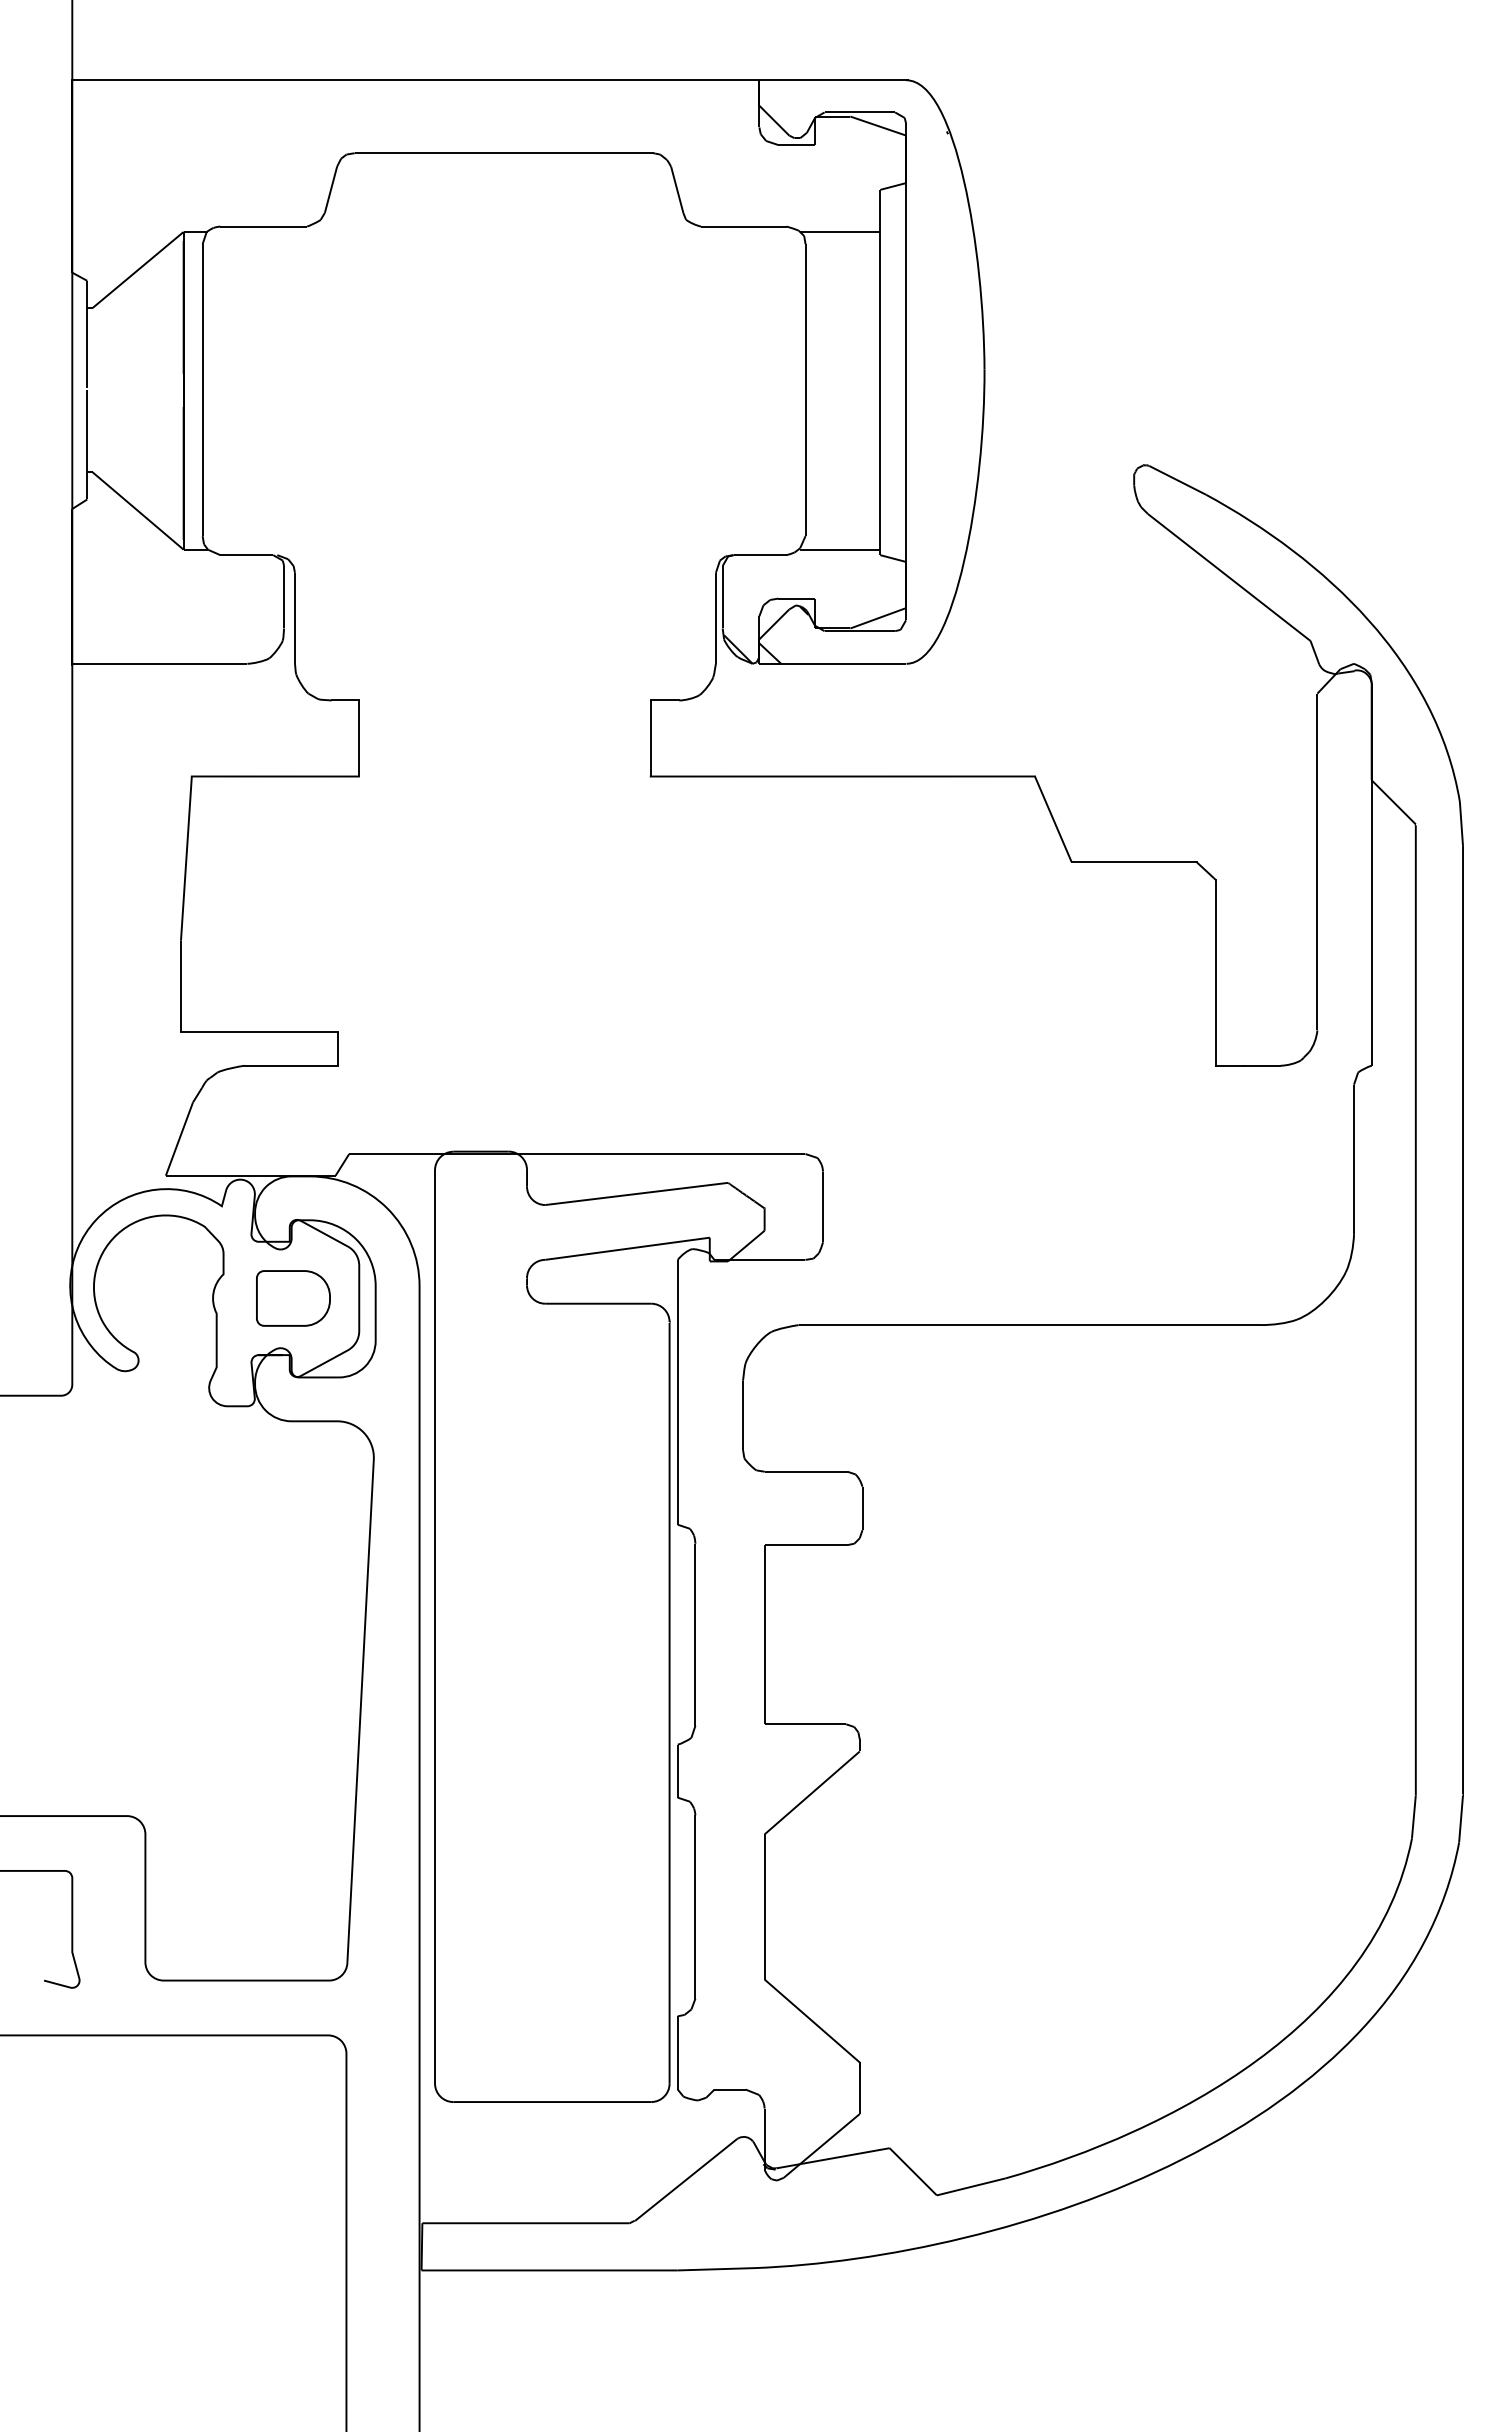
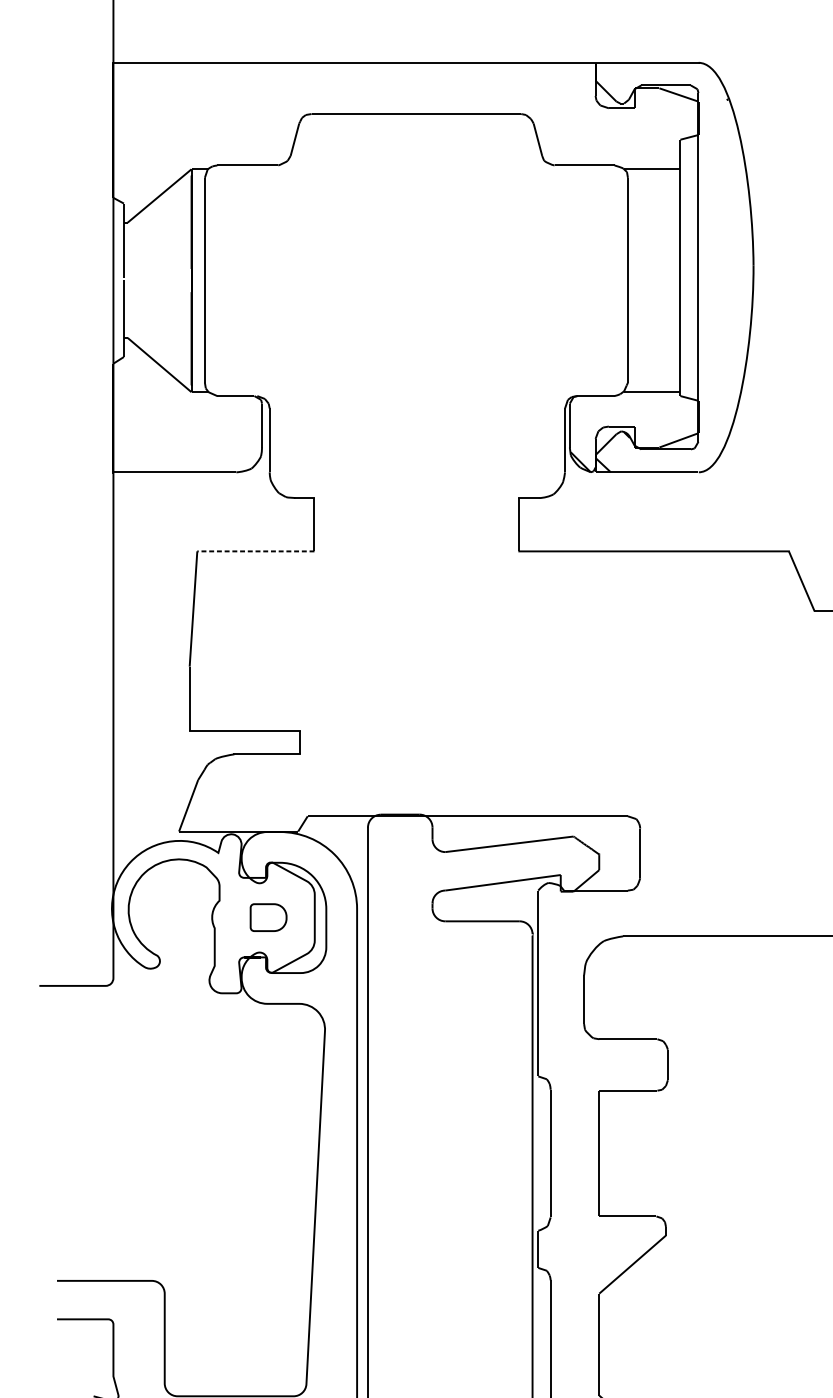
line: (274, 776) -> (255, 551), solid -> dashed
part: (293, 1298) -> (268, 917), size x0.7

